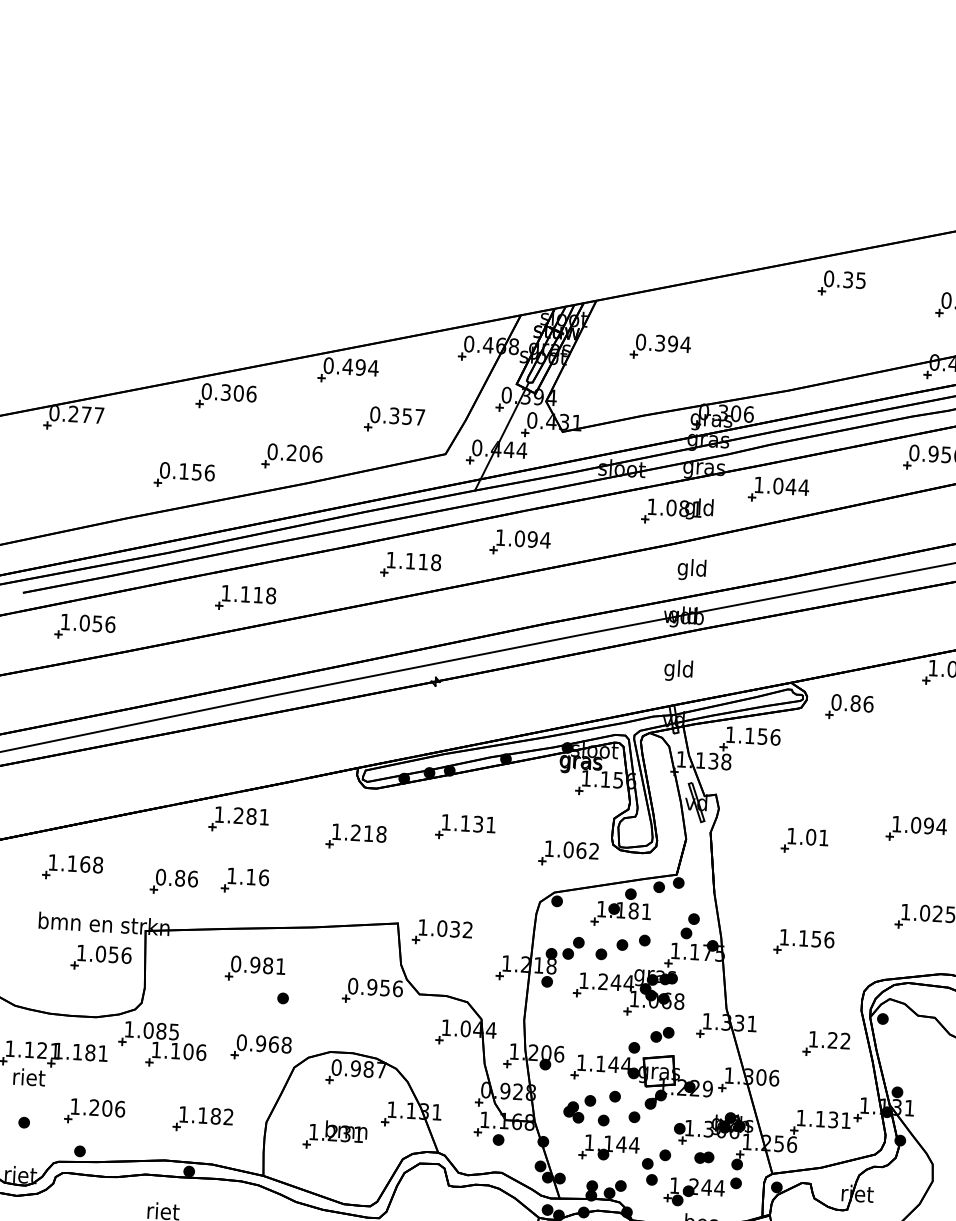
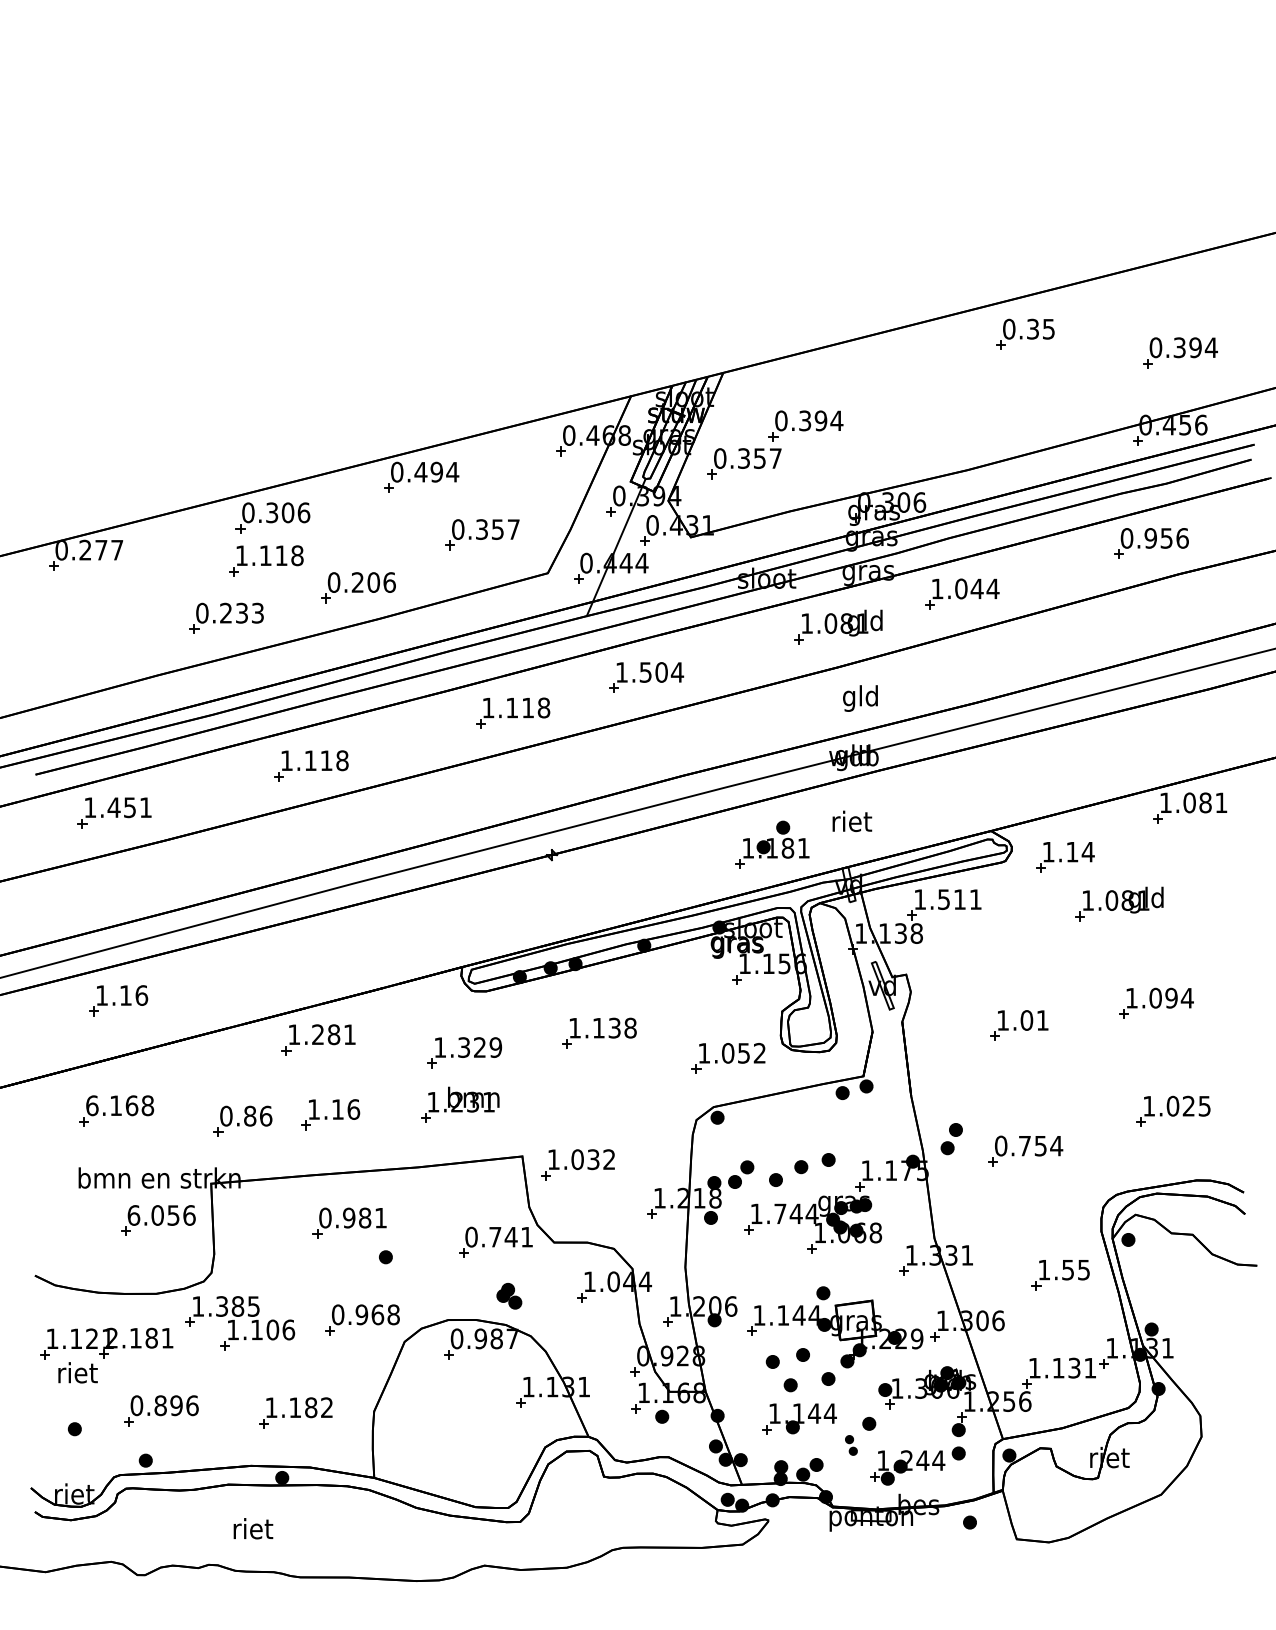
part: (609, 374) -> (744, 463), added
part: (219, 430) -> (266, 560), added
text: (197, 471) -> (242, 612), 0.156 -> 0.233
text: (526, 539) -> (653, 672), 1.094 -> 1.504
text: (97, 623) -> (129, 807), 1.056 -> 1.451
text: (679, 670) -> (852, 823), gld -> riet
text: (852, 702) -> (1068, 851), 0.86 -> 1.14
text: (763, 736) -> (960, 899), 1.156 -> 1.511
part: (891, 747) -> (1119, 903), added
part: (79, 778) -> (118, 1000), added
text: (491, 824) -> (630, 1027), 1.131 -> 1.138
text: (369, 833) -> (480, 1047), 1.218 -> 1.329
text: (581, 849) -> (744, 1052), 1.062 -> 1.052
text: (53, 862) -> (92, 1105), 1.168 -> 6.168
part: (621, 907) -> (772, 844), moved
part: (689, 926) -> (951, 1139), moved
text: (807, 938) -> (1029, 1145), 1.156 -> 0.754
text: (81, 953) -> (133, 1215), 1.056 -> 6.056
text: (603, 981) -> (780, 1213), 1.244 -> 1.744
text: (385, 987) -> (511, 1236), 0.956 -> 0.741
text: (148, 1030) -> (221, 1306), 1.085 -> 1.385
part: (661, 1035) -> (856, 1275), removed
text: (838, 1040) -> (1075, 1269), 1.22 -> 1.55
text: (58, 1050) -> (111, 1337), 1.181 -> 2.181
text: (91, 1107) -> (156, 1405), 1.206 -> 0.896
part: (574, 1111) -> (509, 1295), moved
part: (335, 1135) -> (460, 1104), moved
part: (704, 1157) -> (917, 1423), removed
part: (649, 1171) -> (851, 1445), size x0.6

